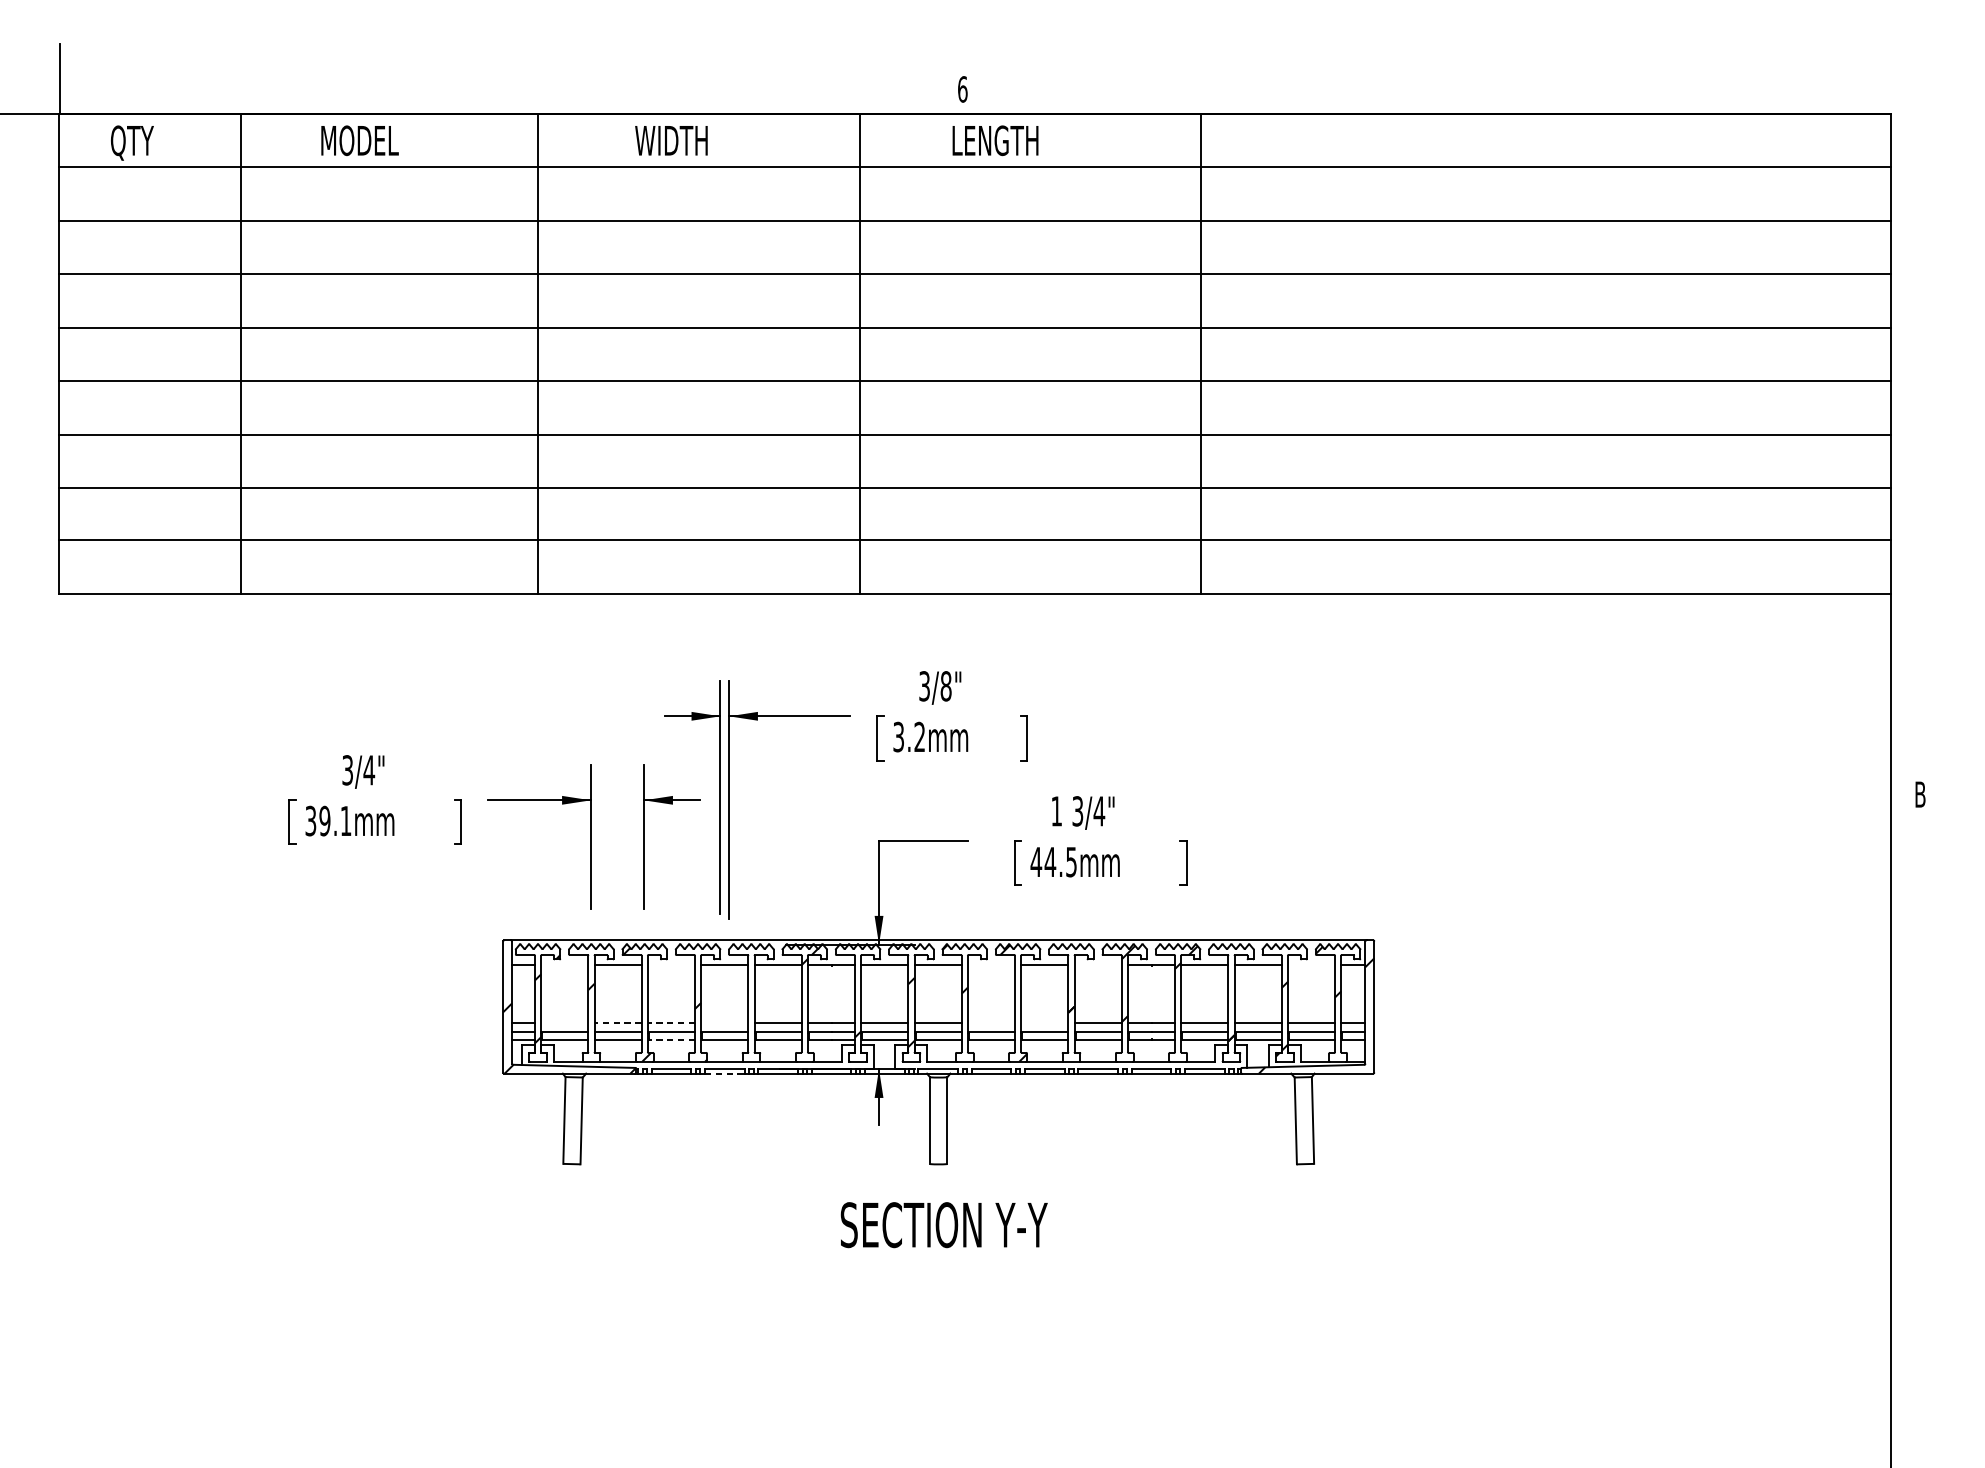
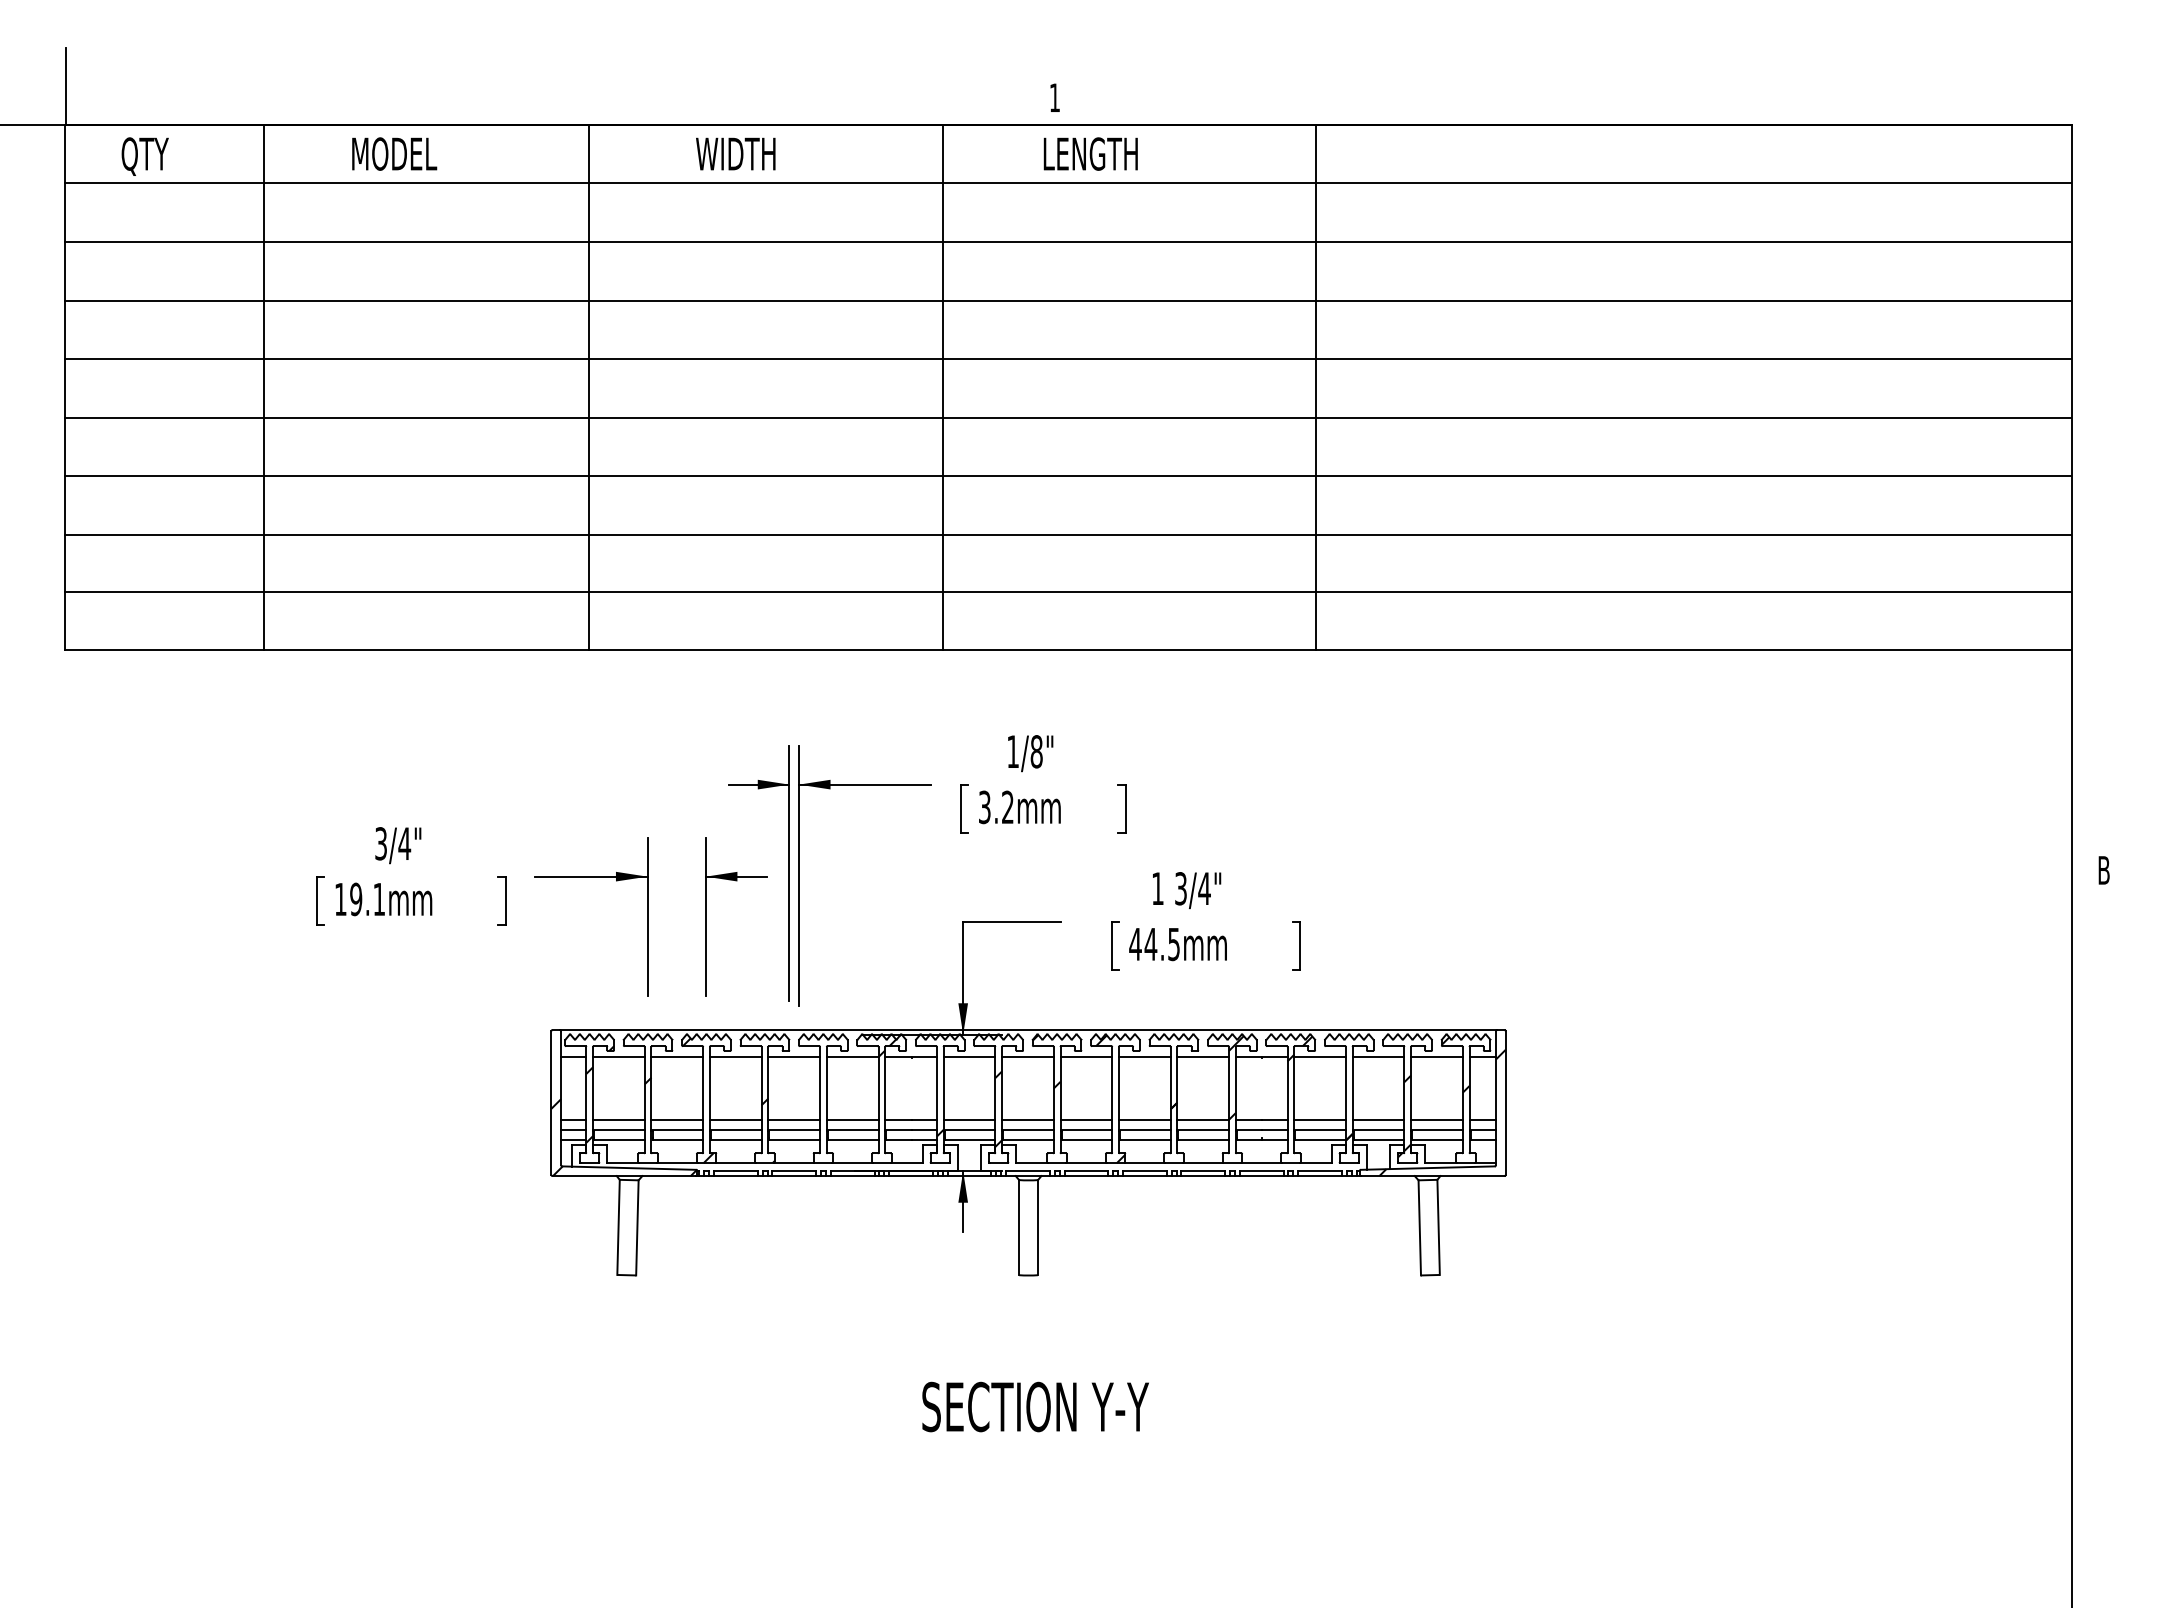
text: (962, 89) -> (1054, 97), 6 -> 1
text: (924, 686) -> (1012, 751), 3/8" -> 1/8"
text: (310, 821) -> (340, 899), 39.1mm -> 19.1mm
line: (564, 964) -> (618, 1056), added
line: (671, 964) -> (735, 1056), added
line: (991, 964) -> (1086, 1056), added
line: (1098, 964) -> (1203, 1056), added
line: (1311, 964) -> (1436, 1056), added
line: (564, 1022) -> (618, 1120), added
line: (618, 1022) -> (677, 1120), dashed -> solid
line: (671, 1022) -> (735, 1120), dashed -> solid
line: (725, 1022) -> (794, 1120), added
line: (991, 1022) -> (1086, 1120), added
line: (1044, 1022) -> (1144, 1120), added
line: (671, 1040) -> (735, 1139), dashed -> solid
line: (725, 1074) -> (794, 1176), dashed -> solid
text: (944, 1224) -> (1035, 1406), moved

